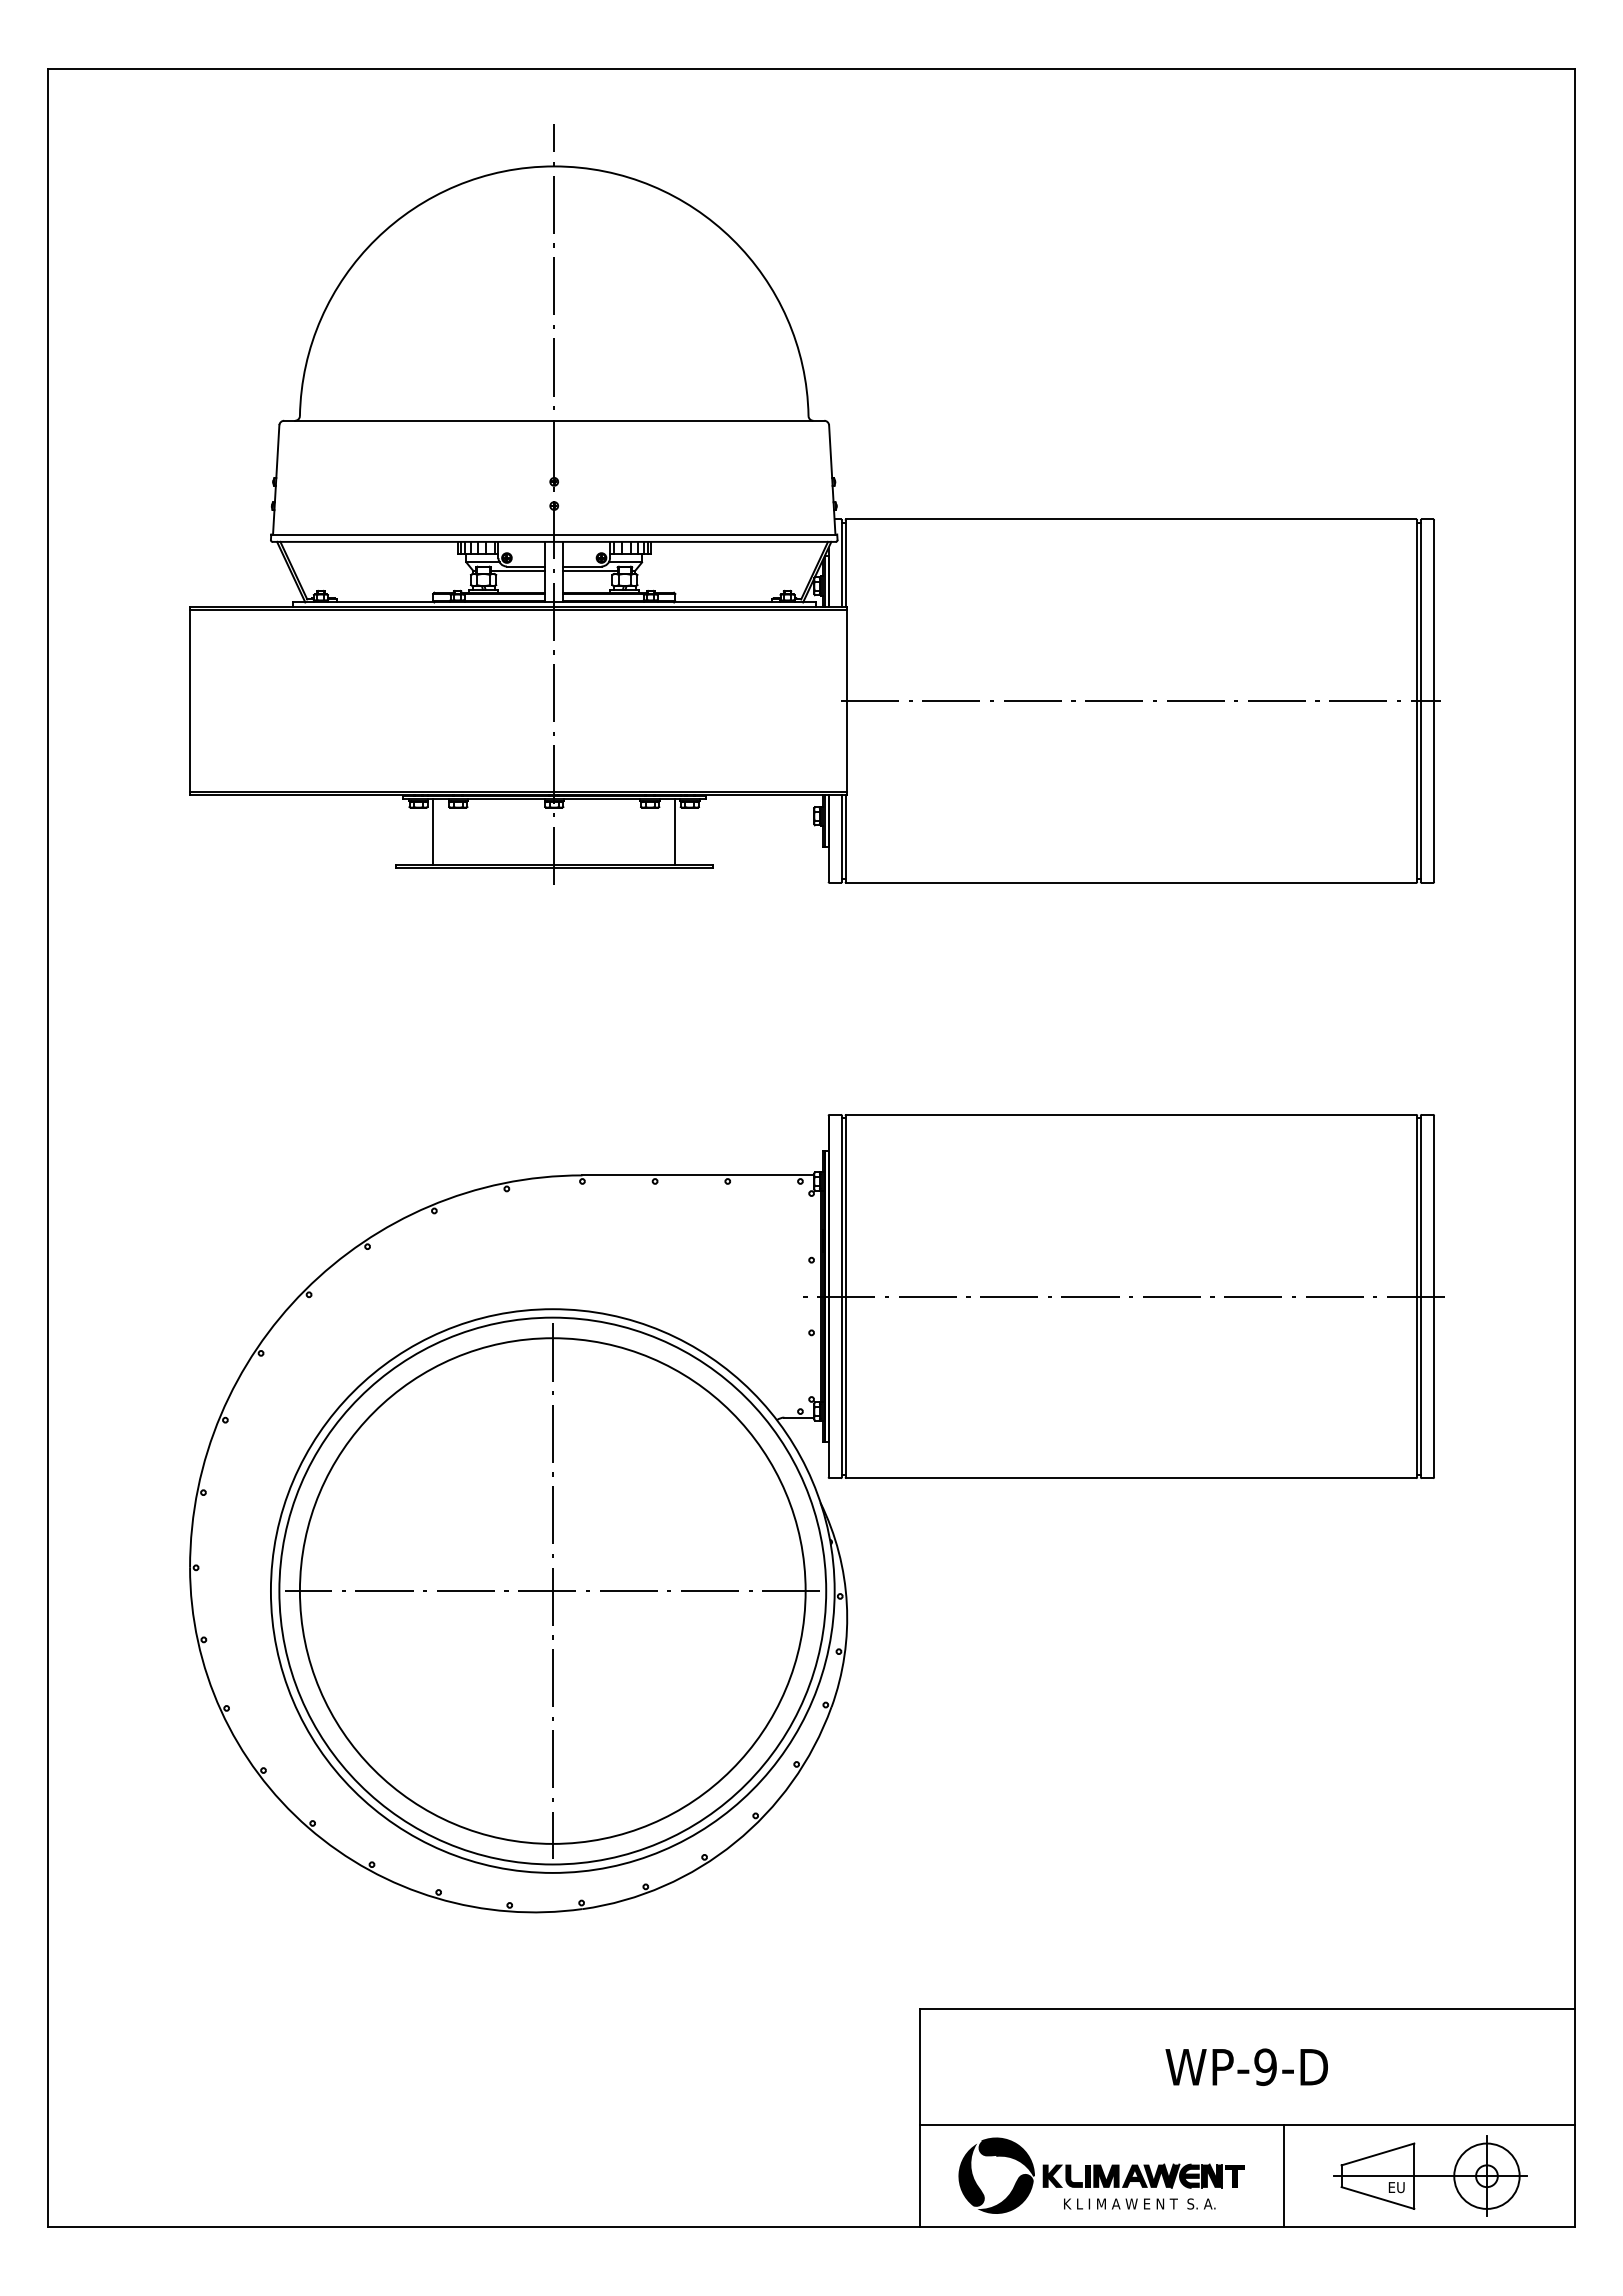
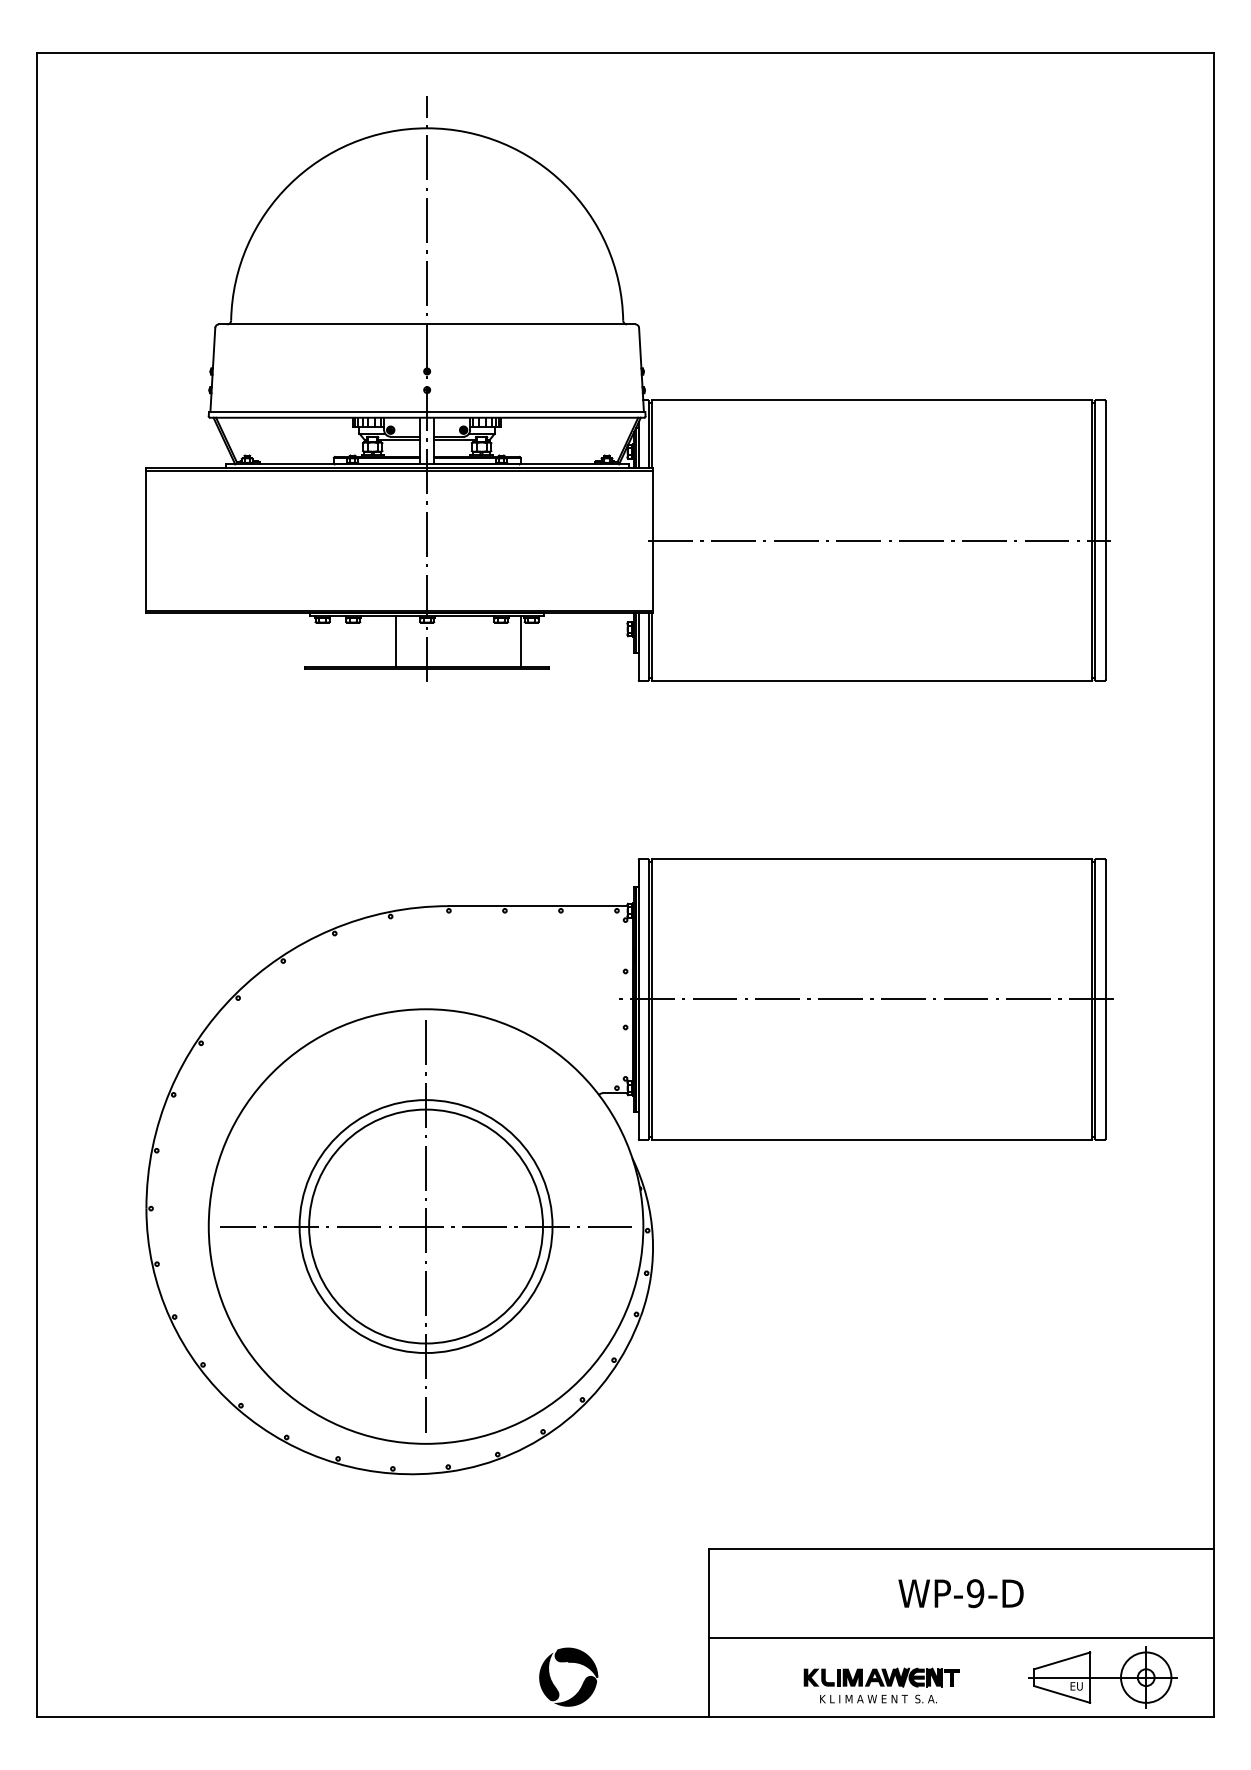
line: (433, 831) -> (396, 641), moved
circle: (552, 1590) -> (425, 1226), size x0.6
circle: (552, 1590) -> (425, 1226), size x0.6
part: (996, 2156) -> (568, 1662), moved
line: (1283, 2176) -> (989, 1677), removed

